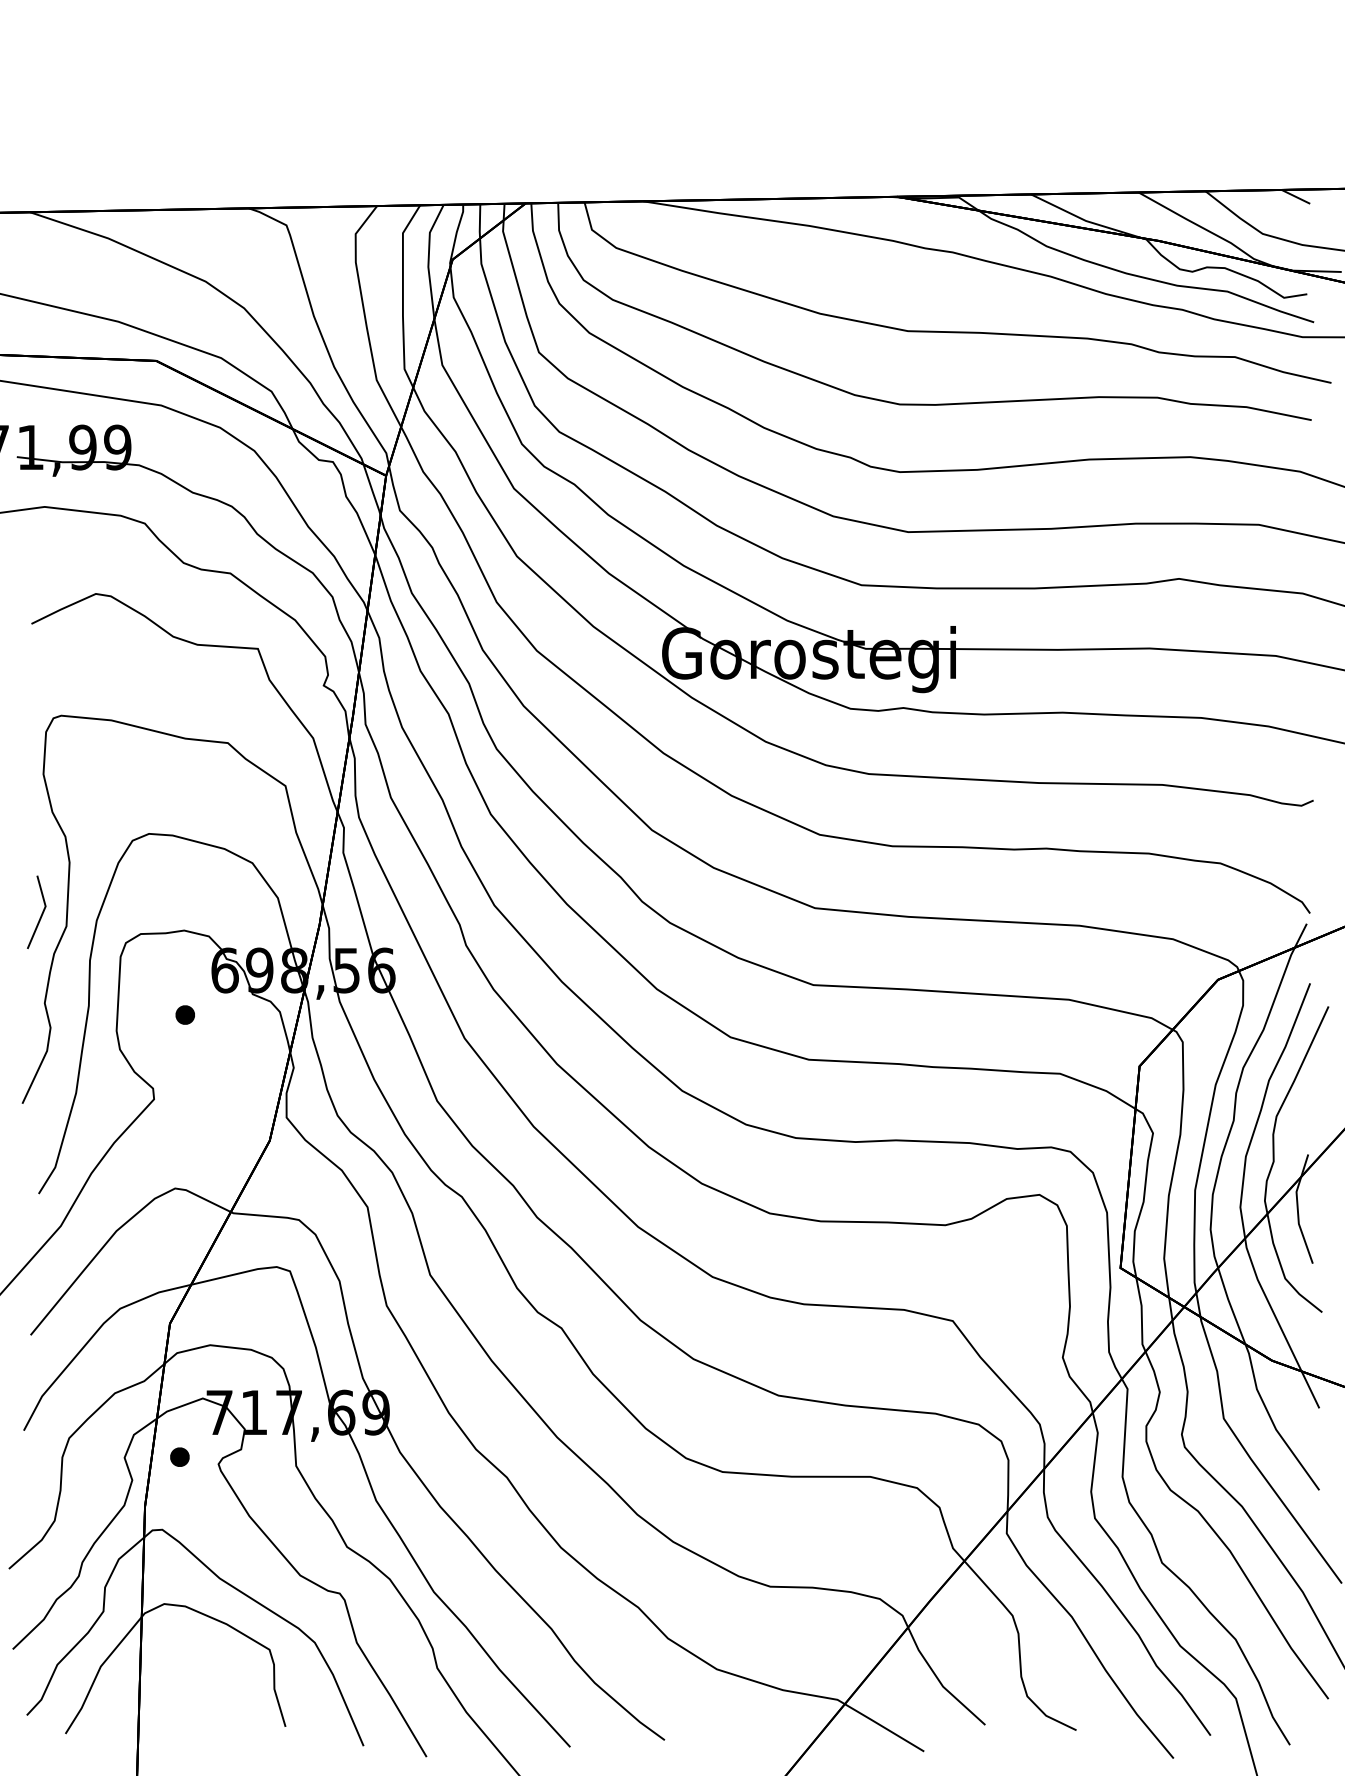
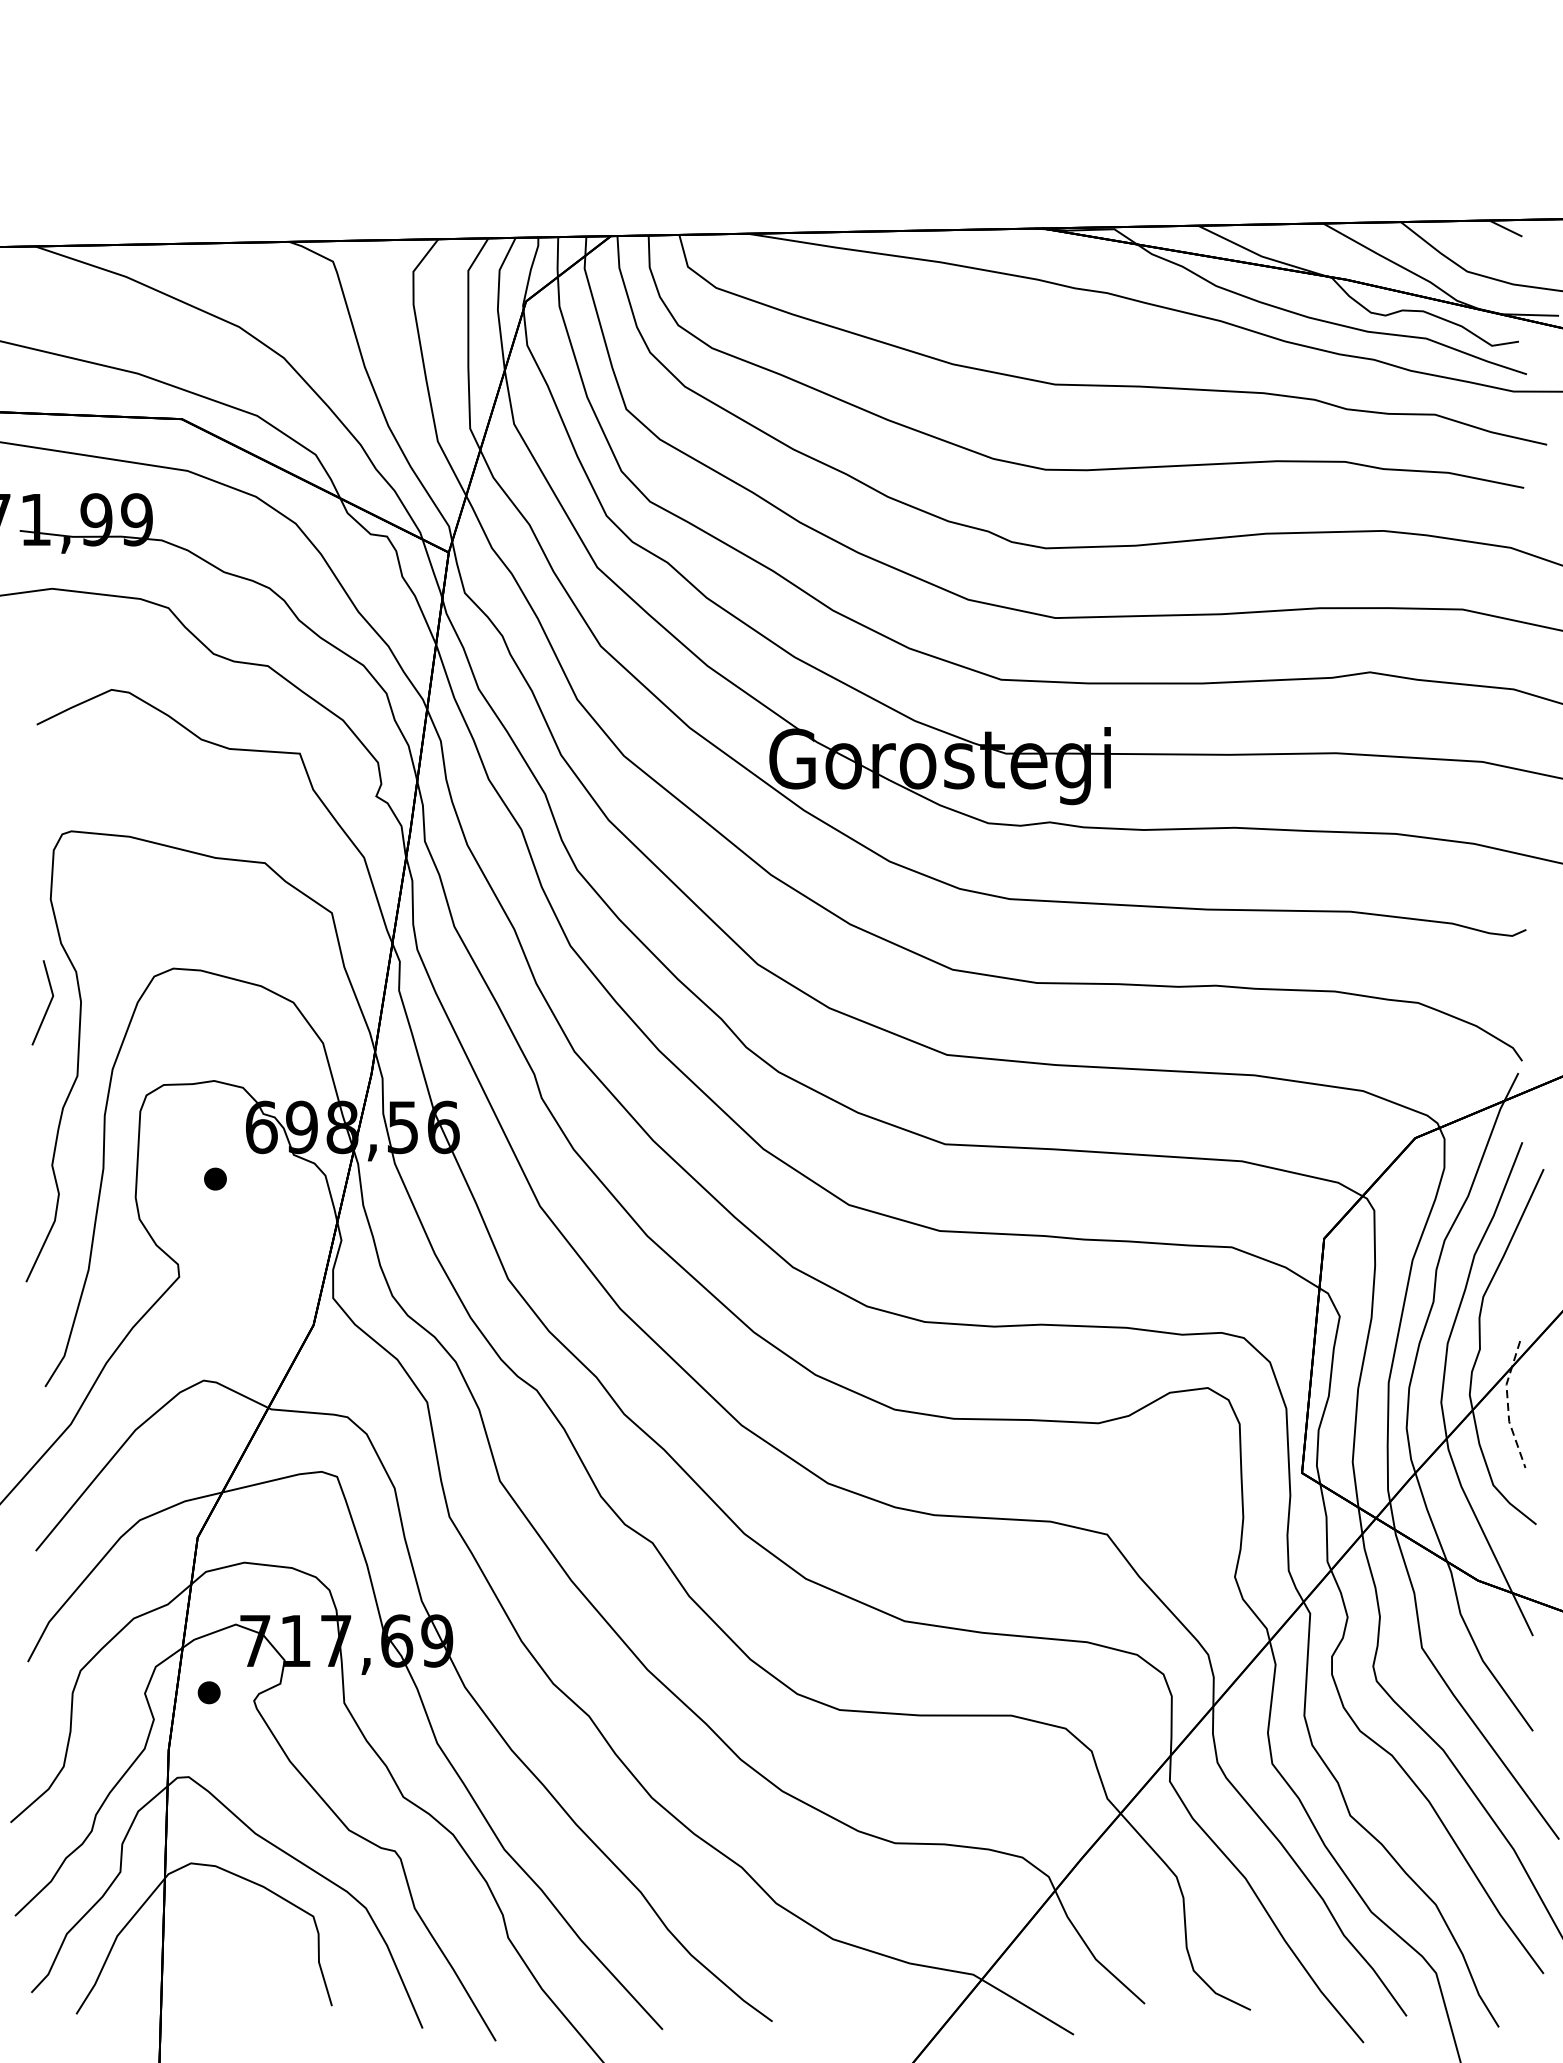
line: (40, 915) -> (47, 1006), moved
line: (1297, 1209) -> (1507, 1405), solid -> dashed

